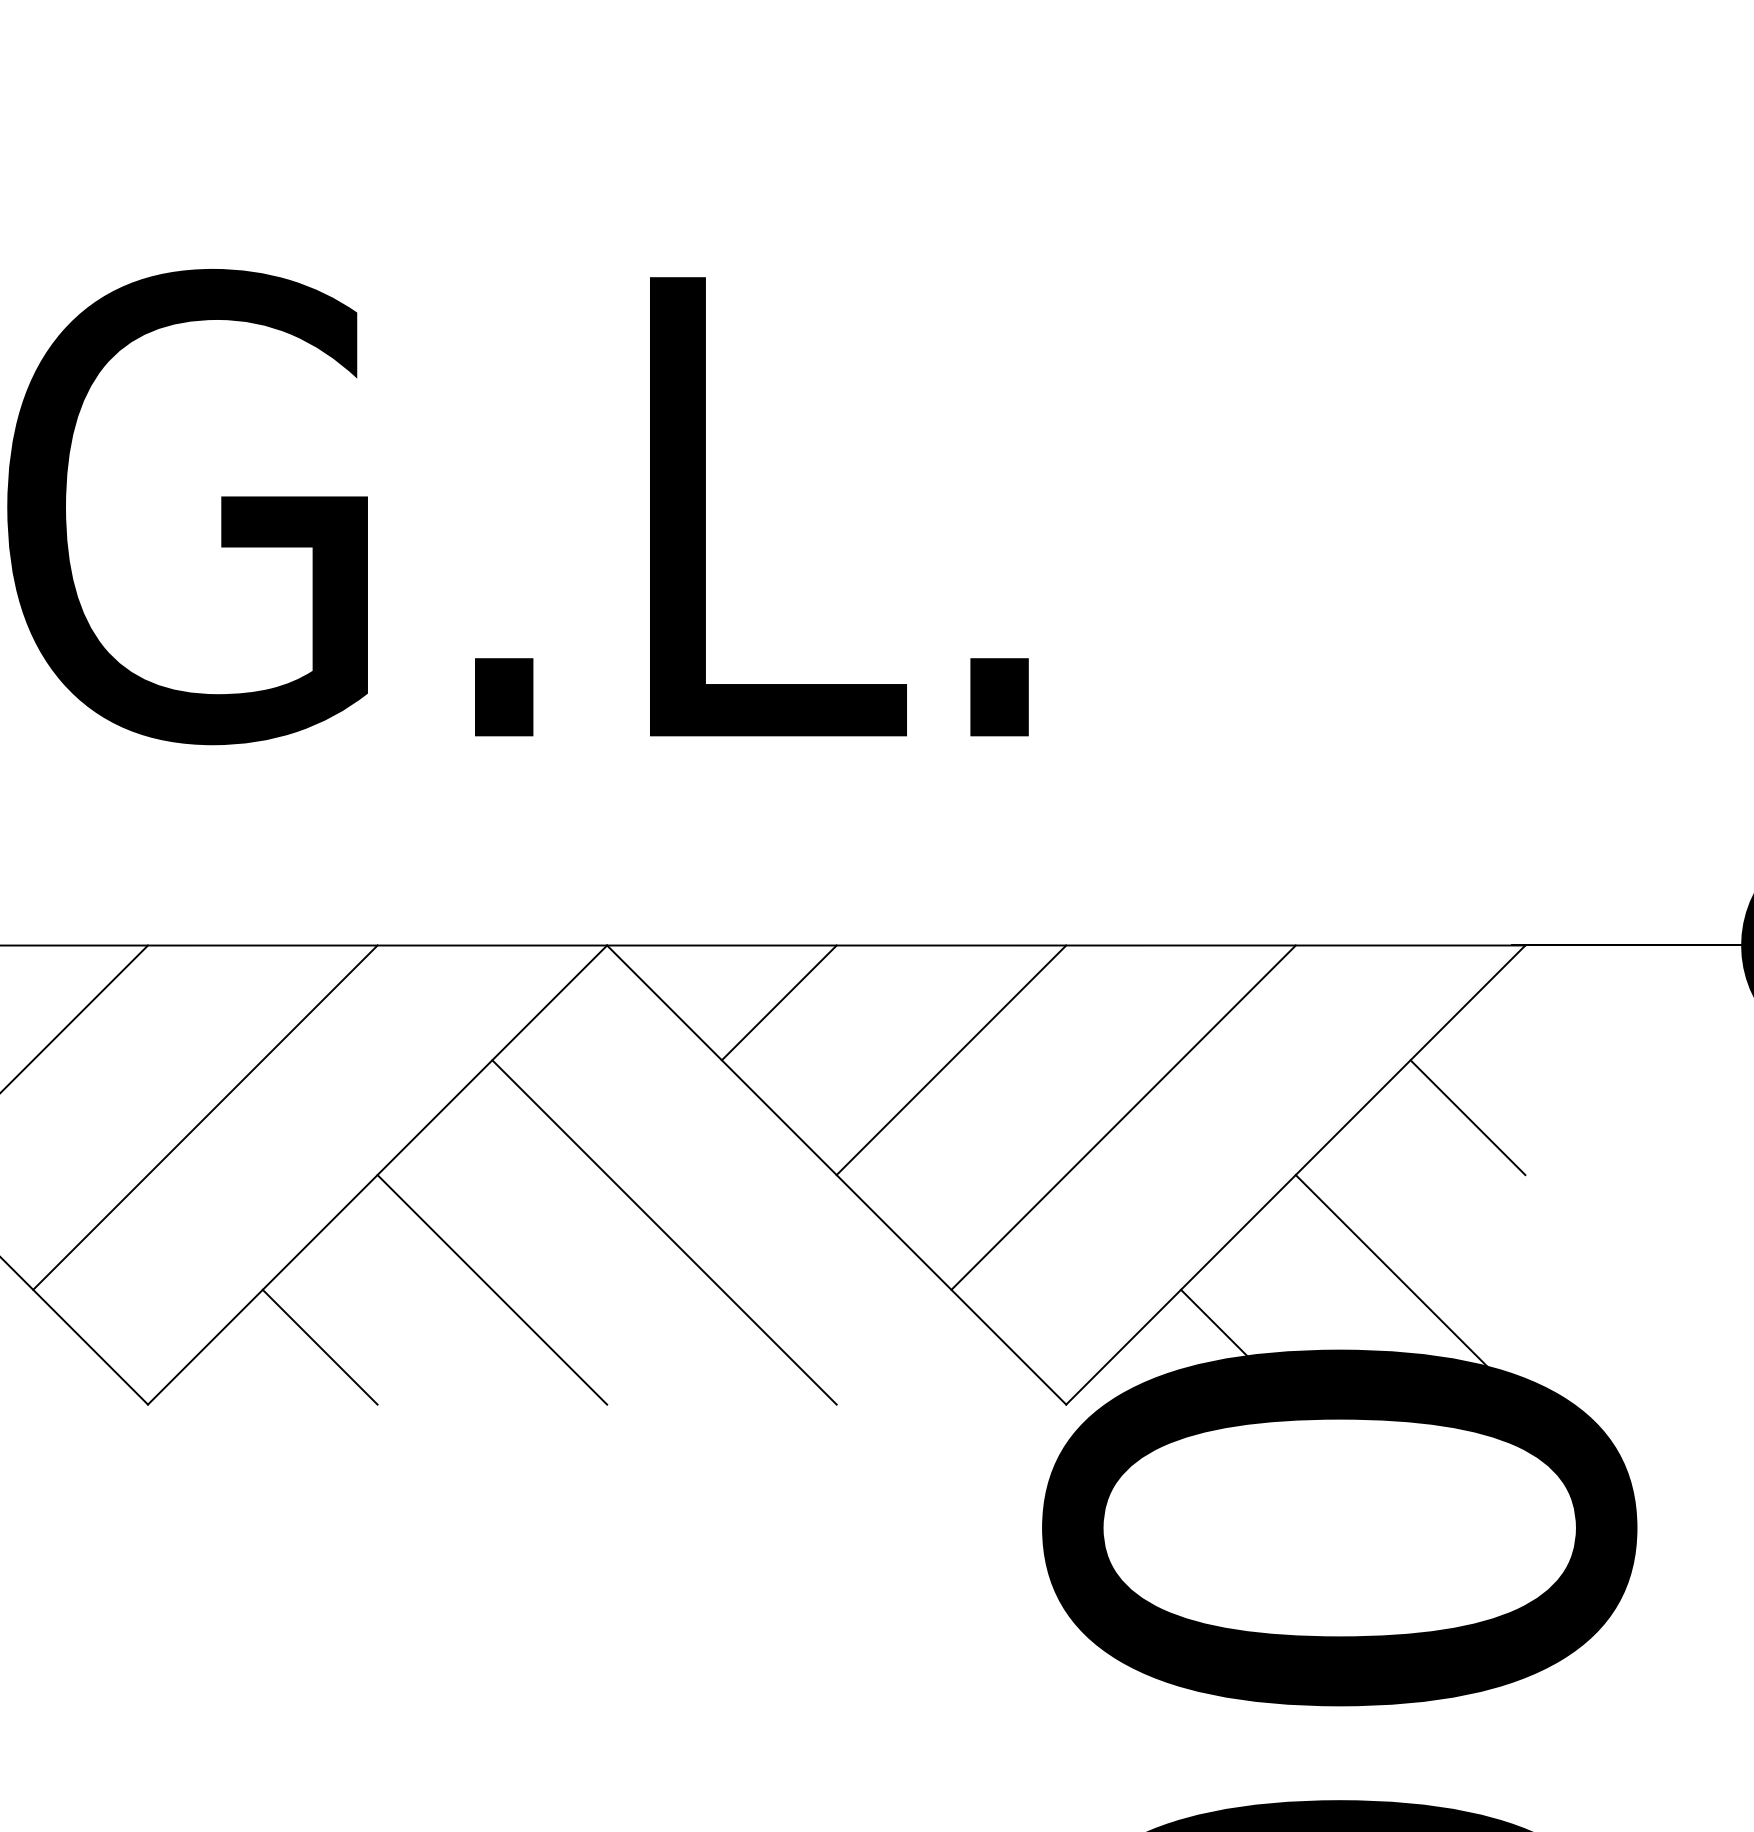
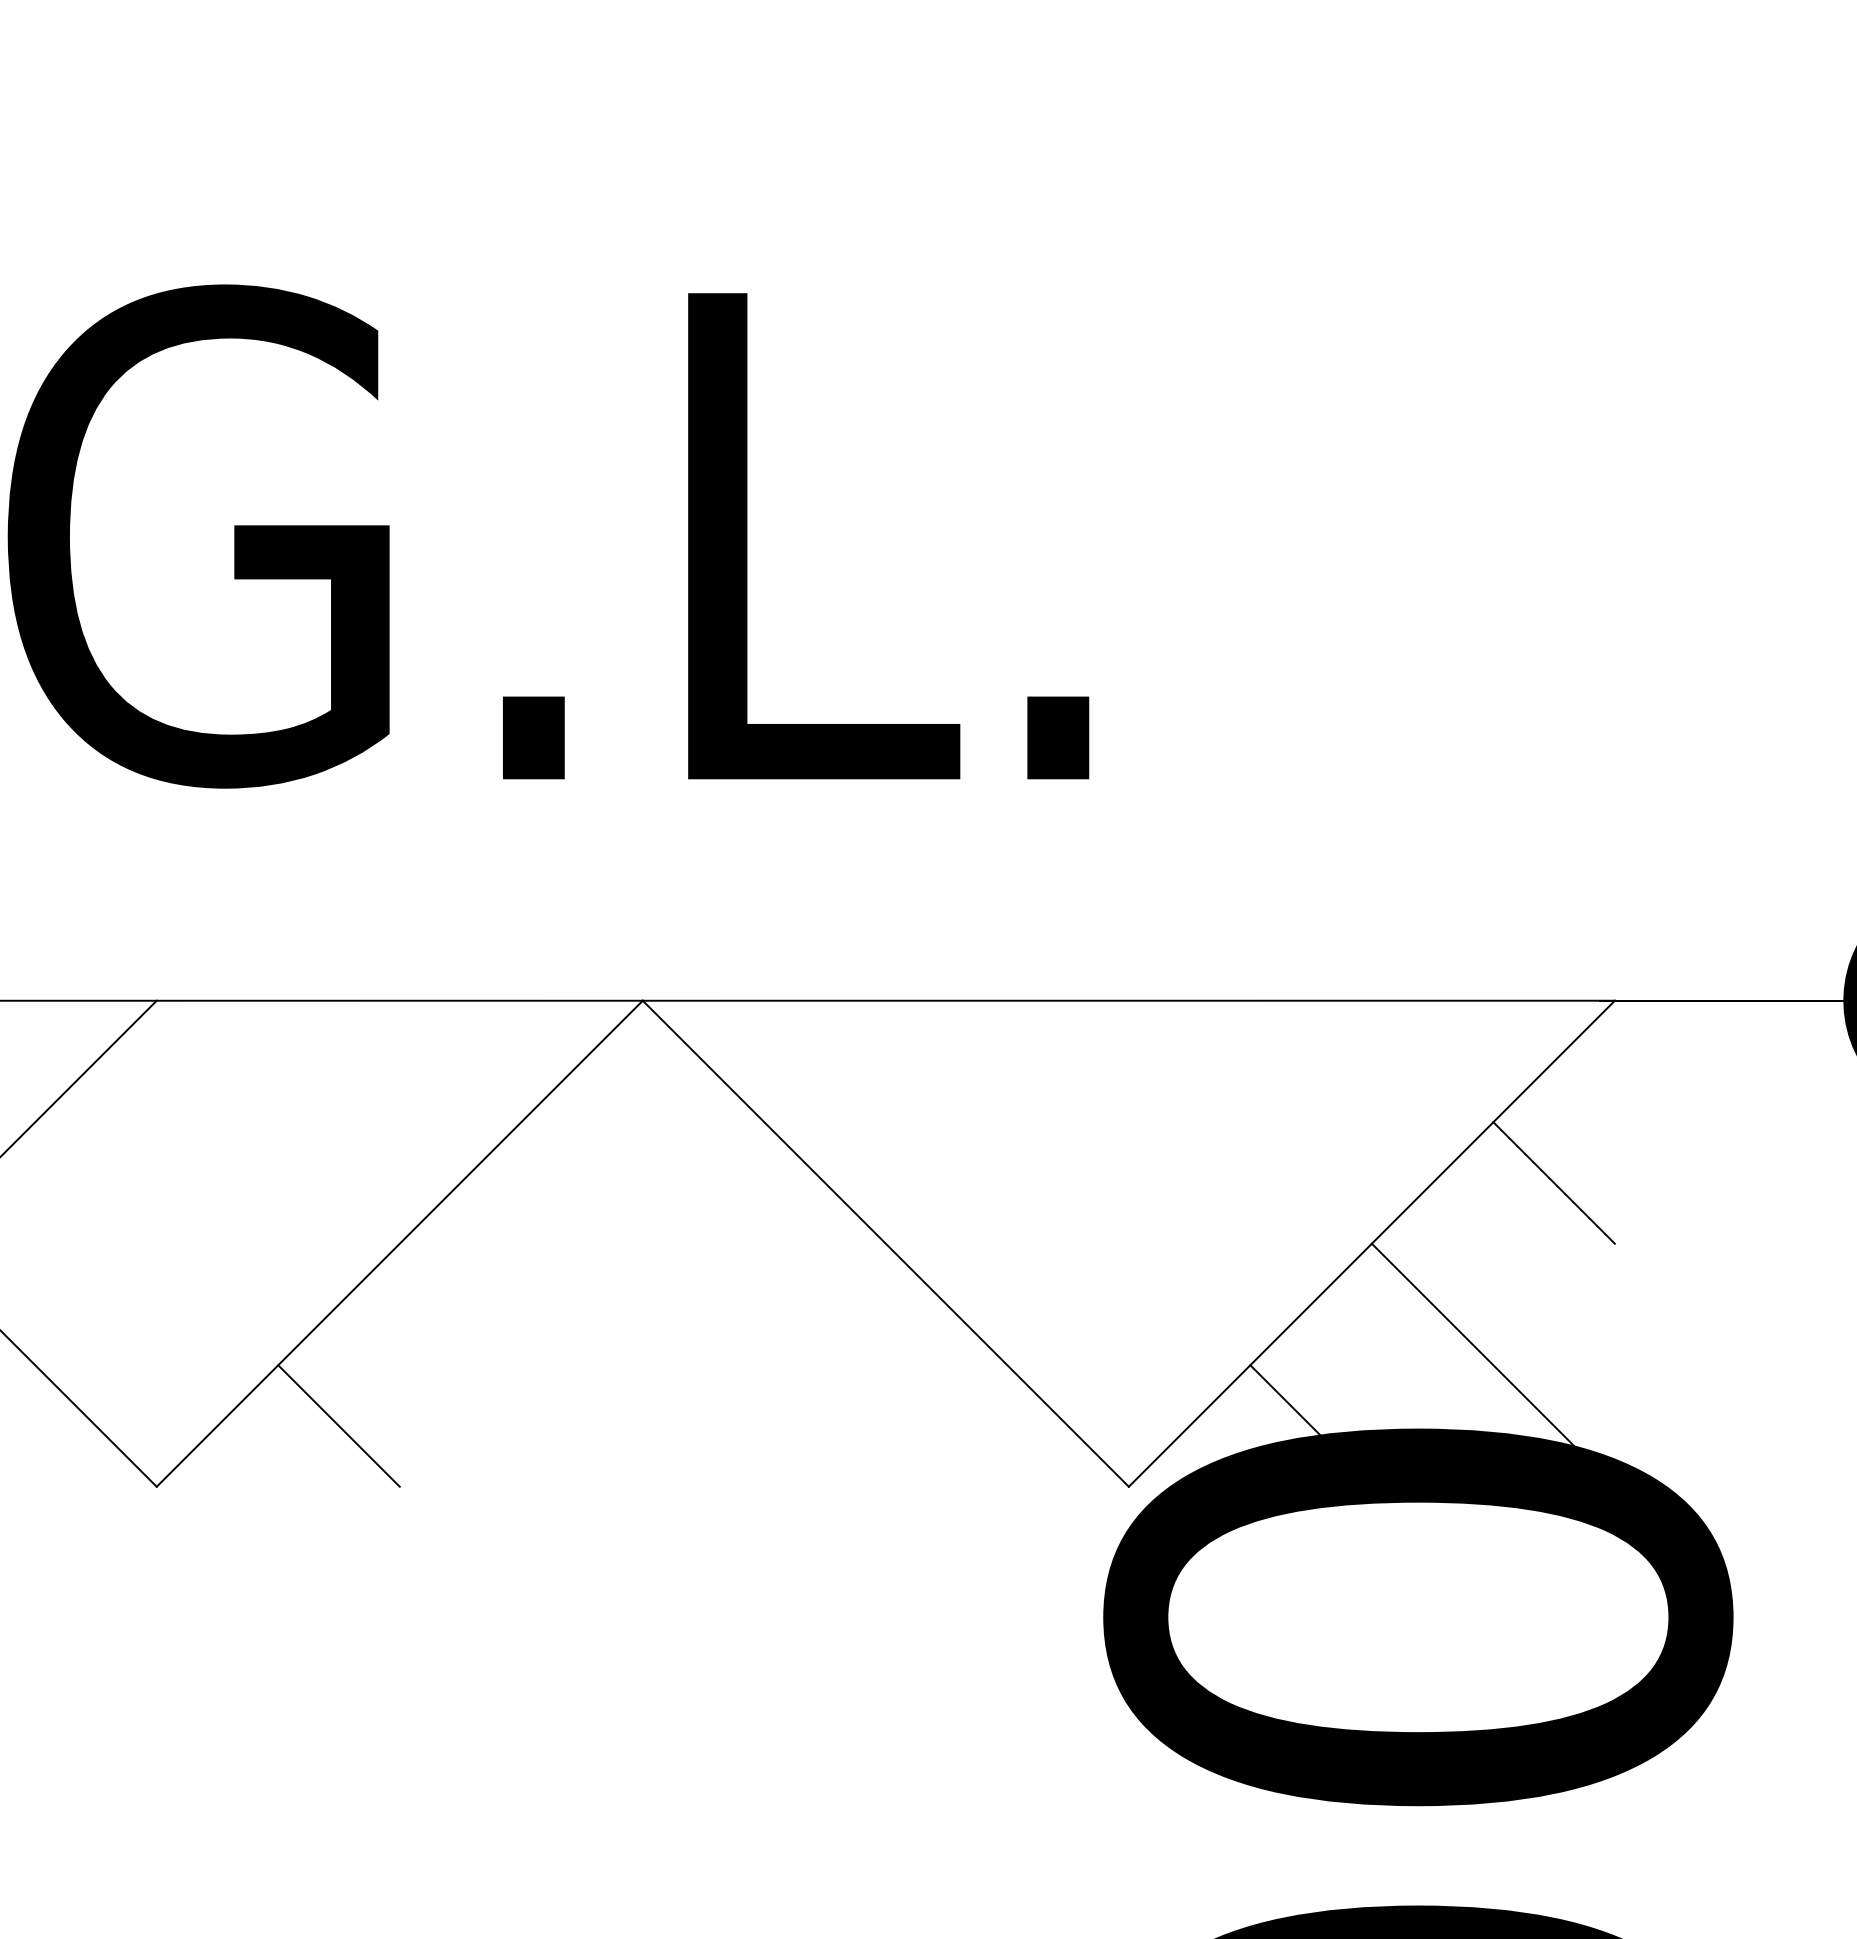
line: (778, 1002) -> (824, 1061), removed
line: (950, 1059) -> (1006, 1121), removed
line: (205, 1117) -> (217, 1182), removed
line: (1123, 1117) -> (1189, 1182), removed
line: (664, 1232) -> (703, 1304), removed
line: (491, 1289) -> (520, 1364), removed

